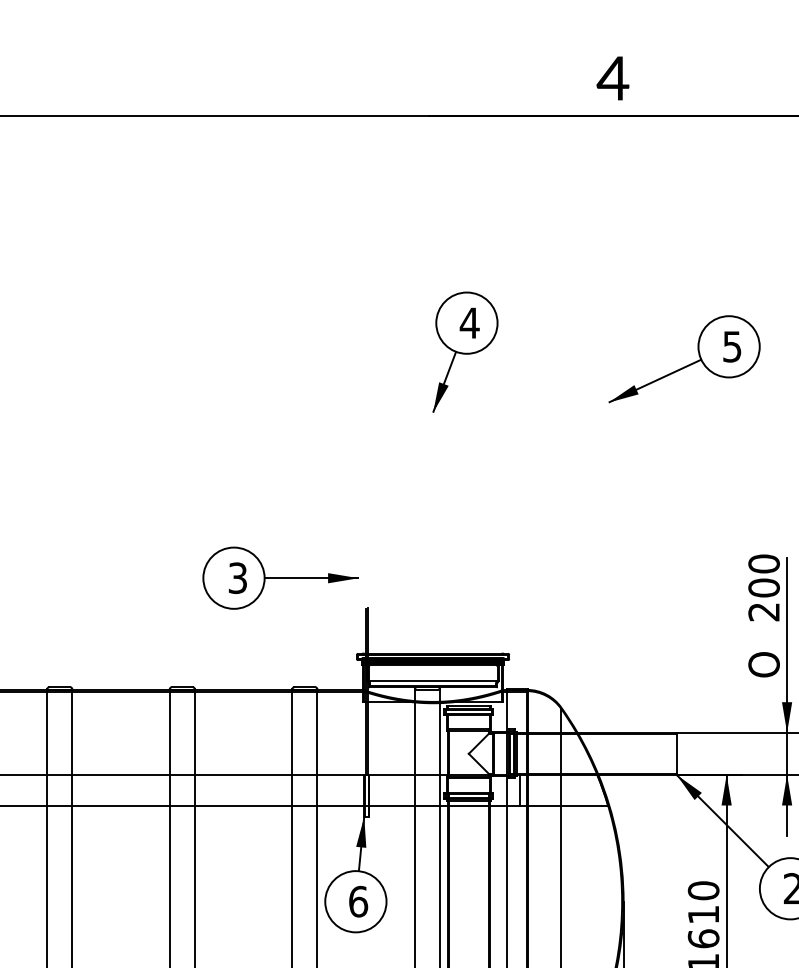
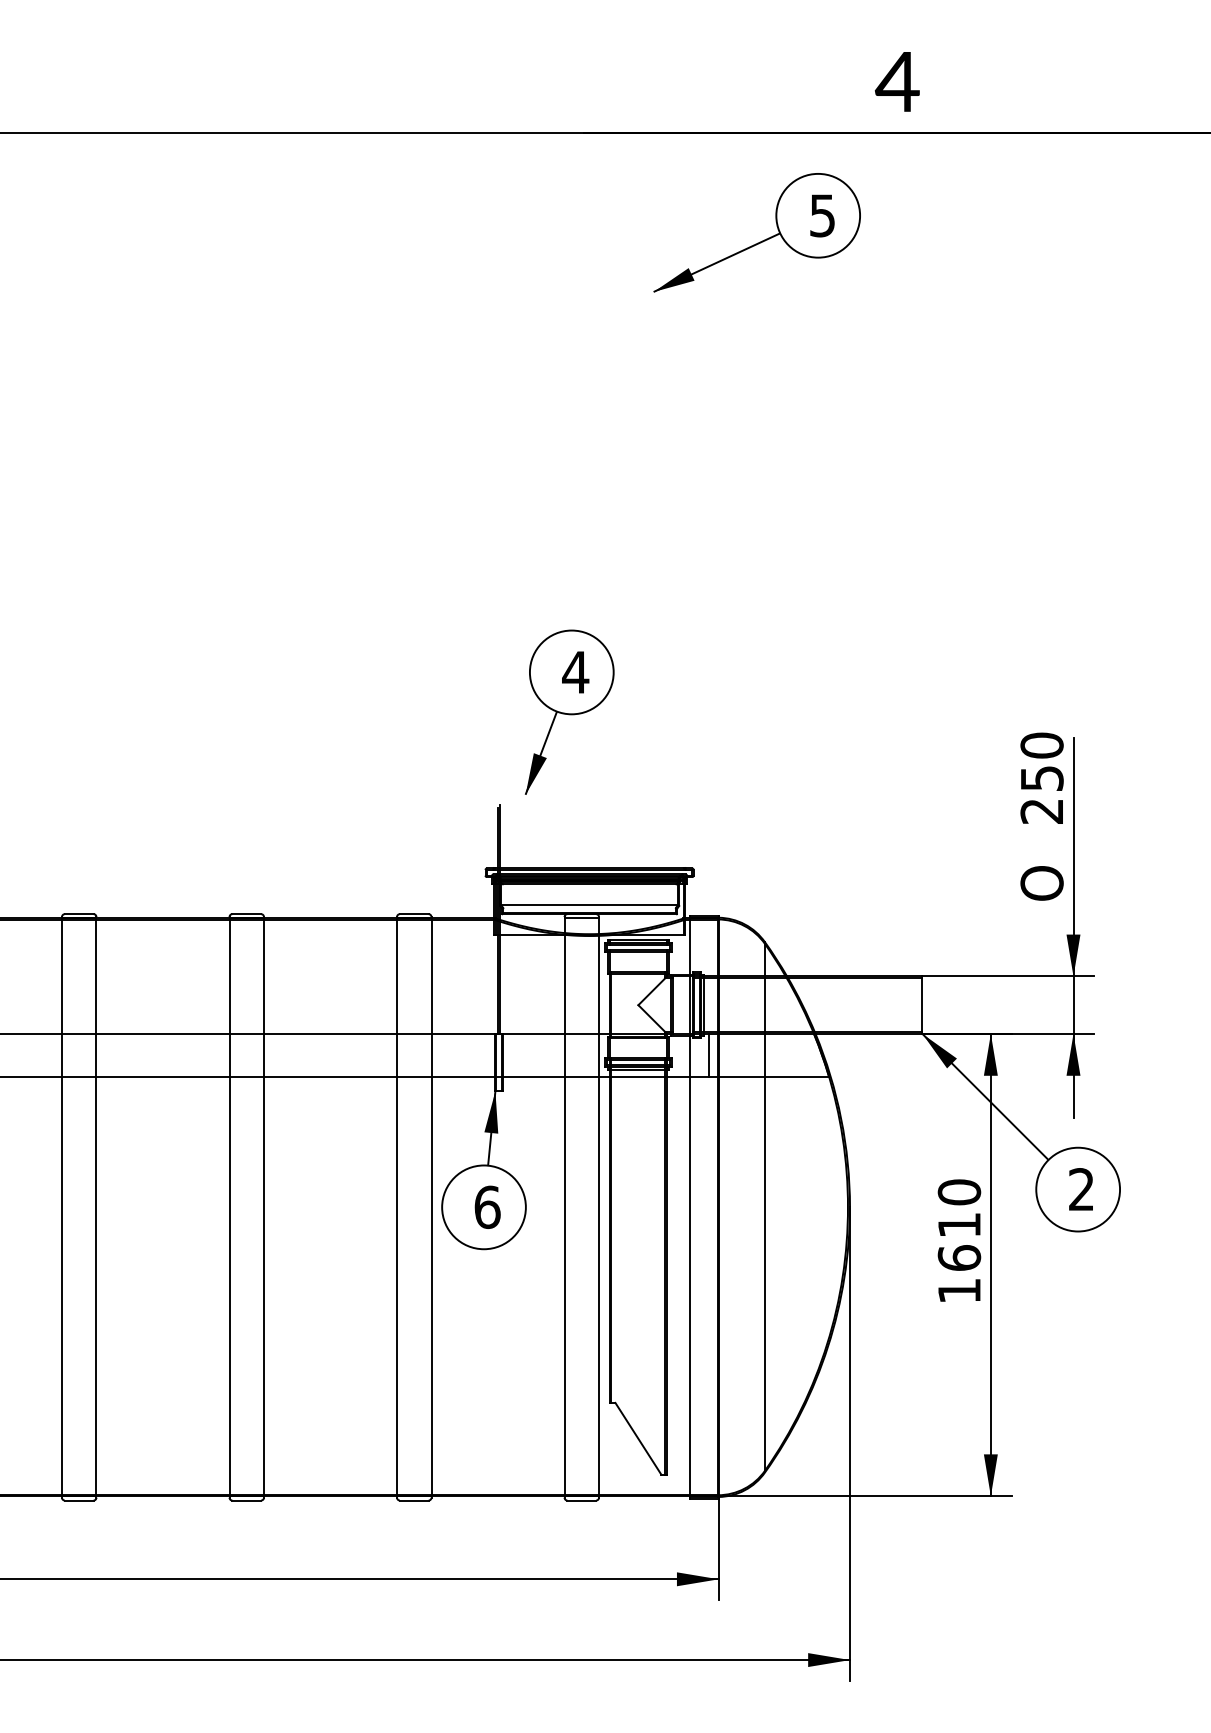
text: (613, 78) -> (897, 81), moved
part: (465, 351) -> (569, 711), moved
part: (686, 365) -> (760, 241), moved
part: (280, 577) -> (380, 764), removed
text: (763, 588) -> (1041, 778), 200 -> 250

